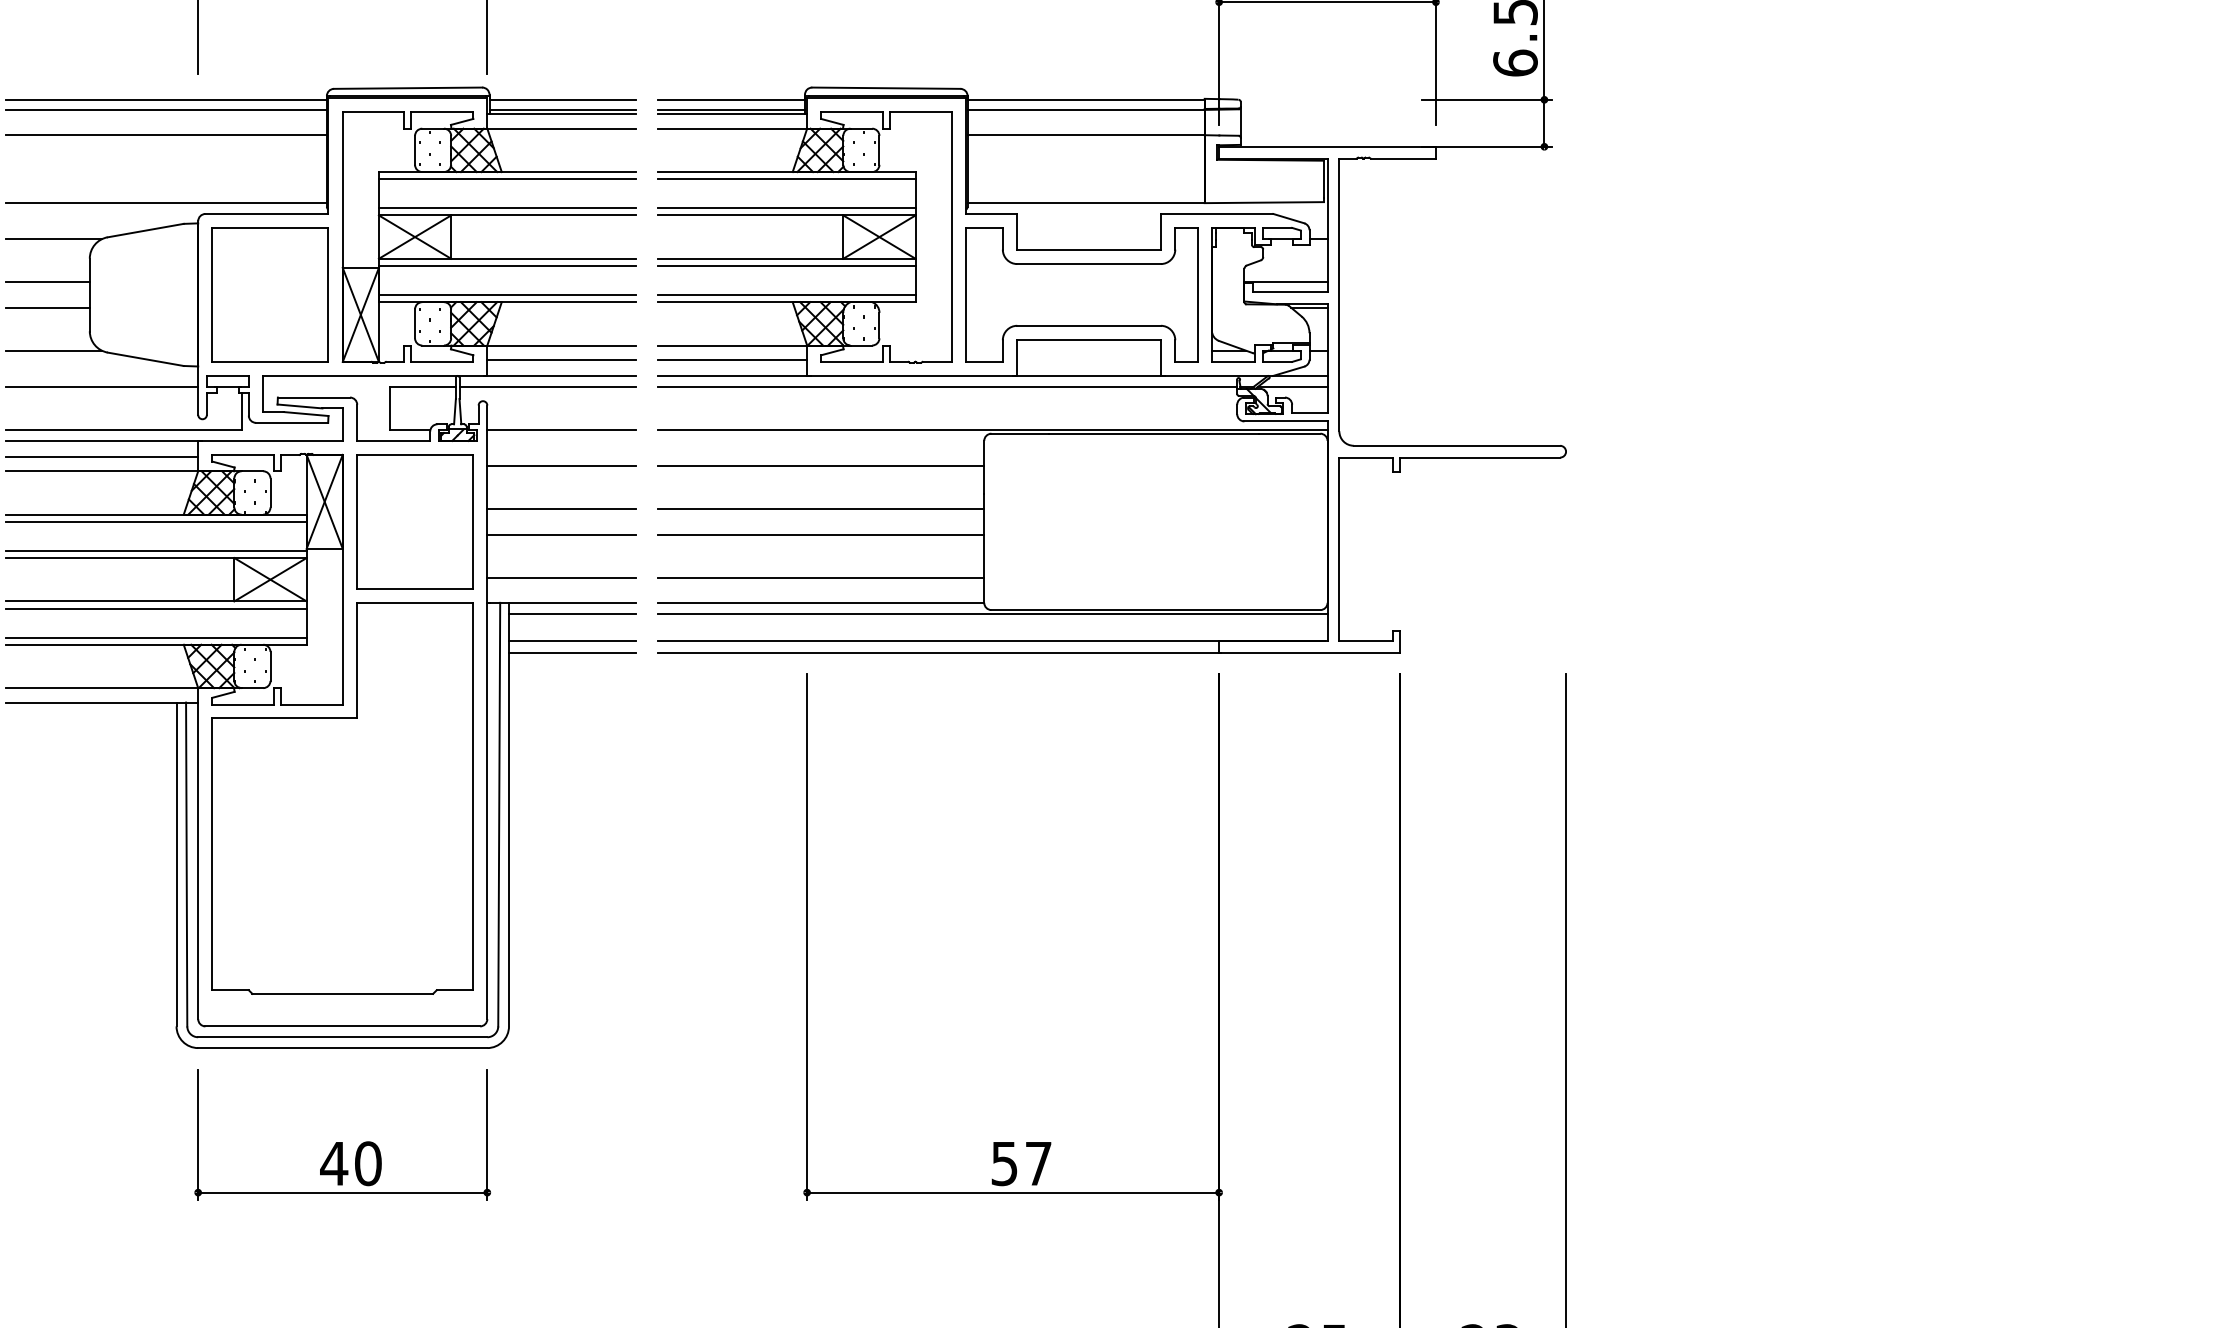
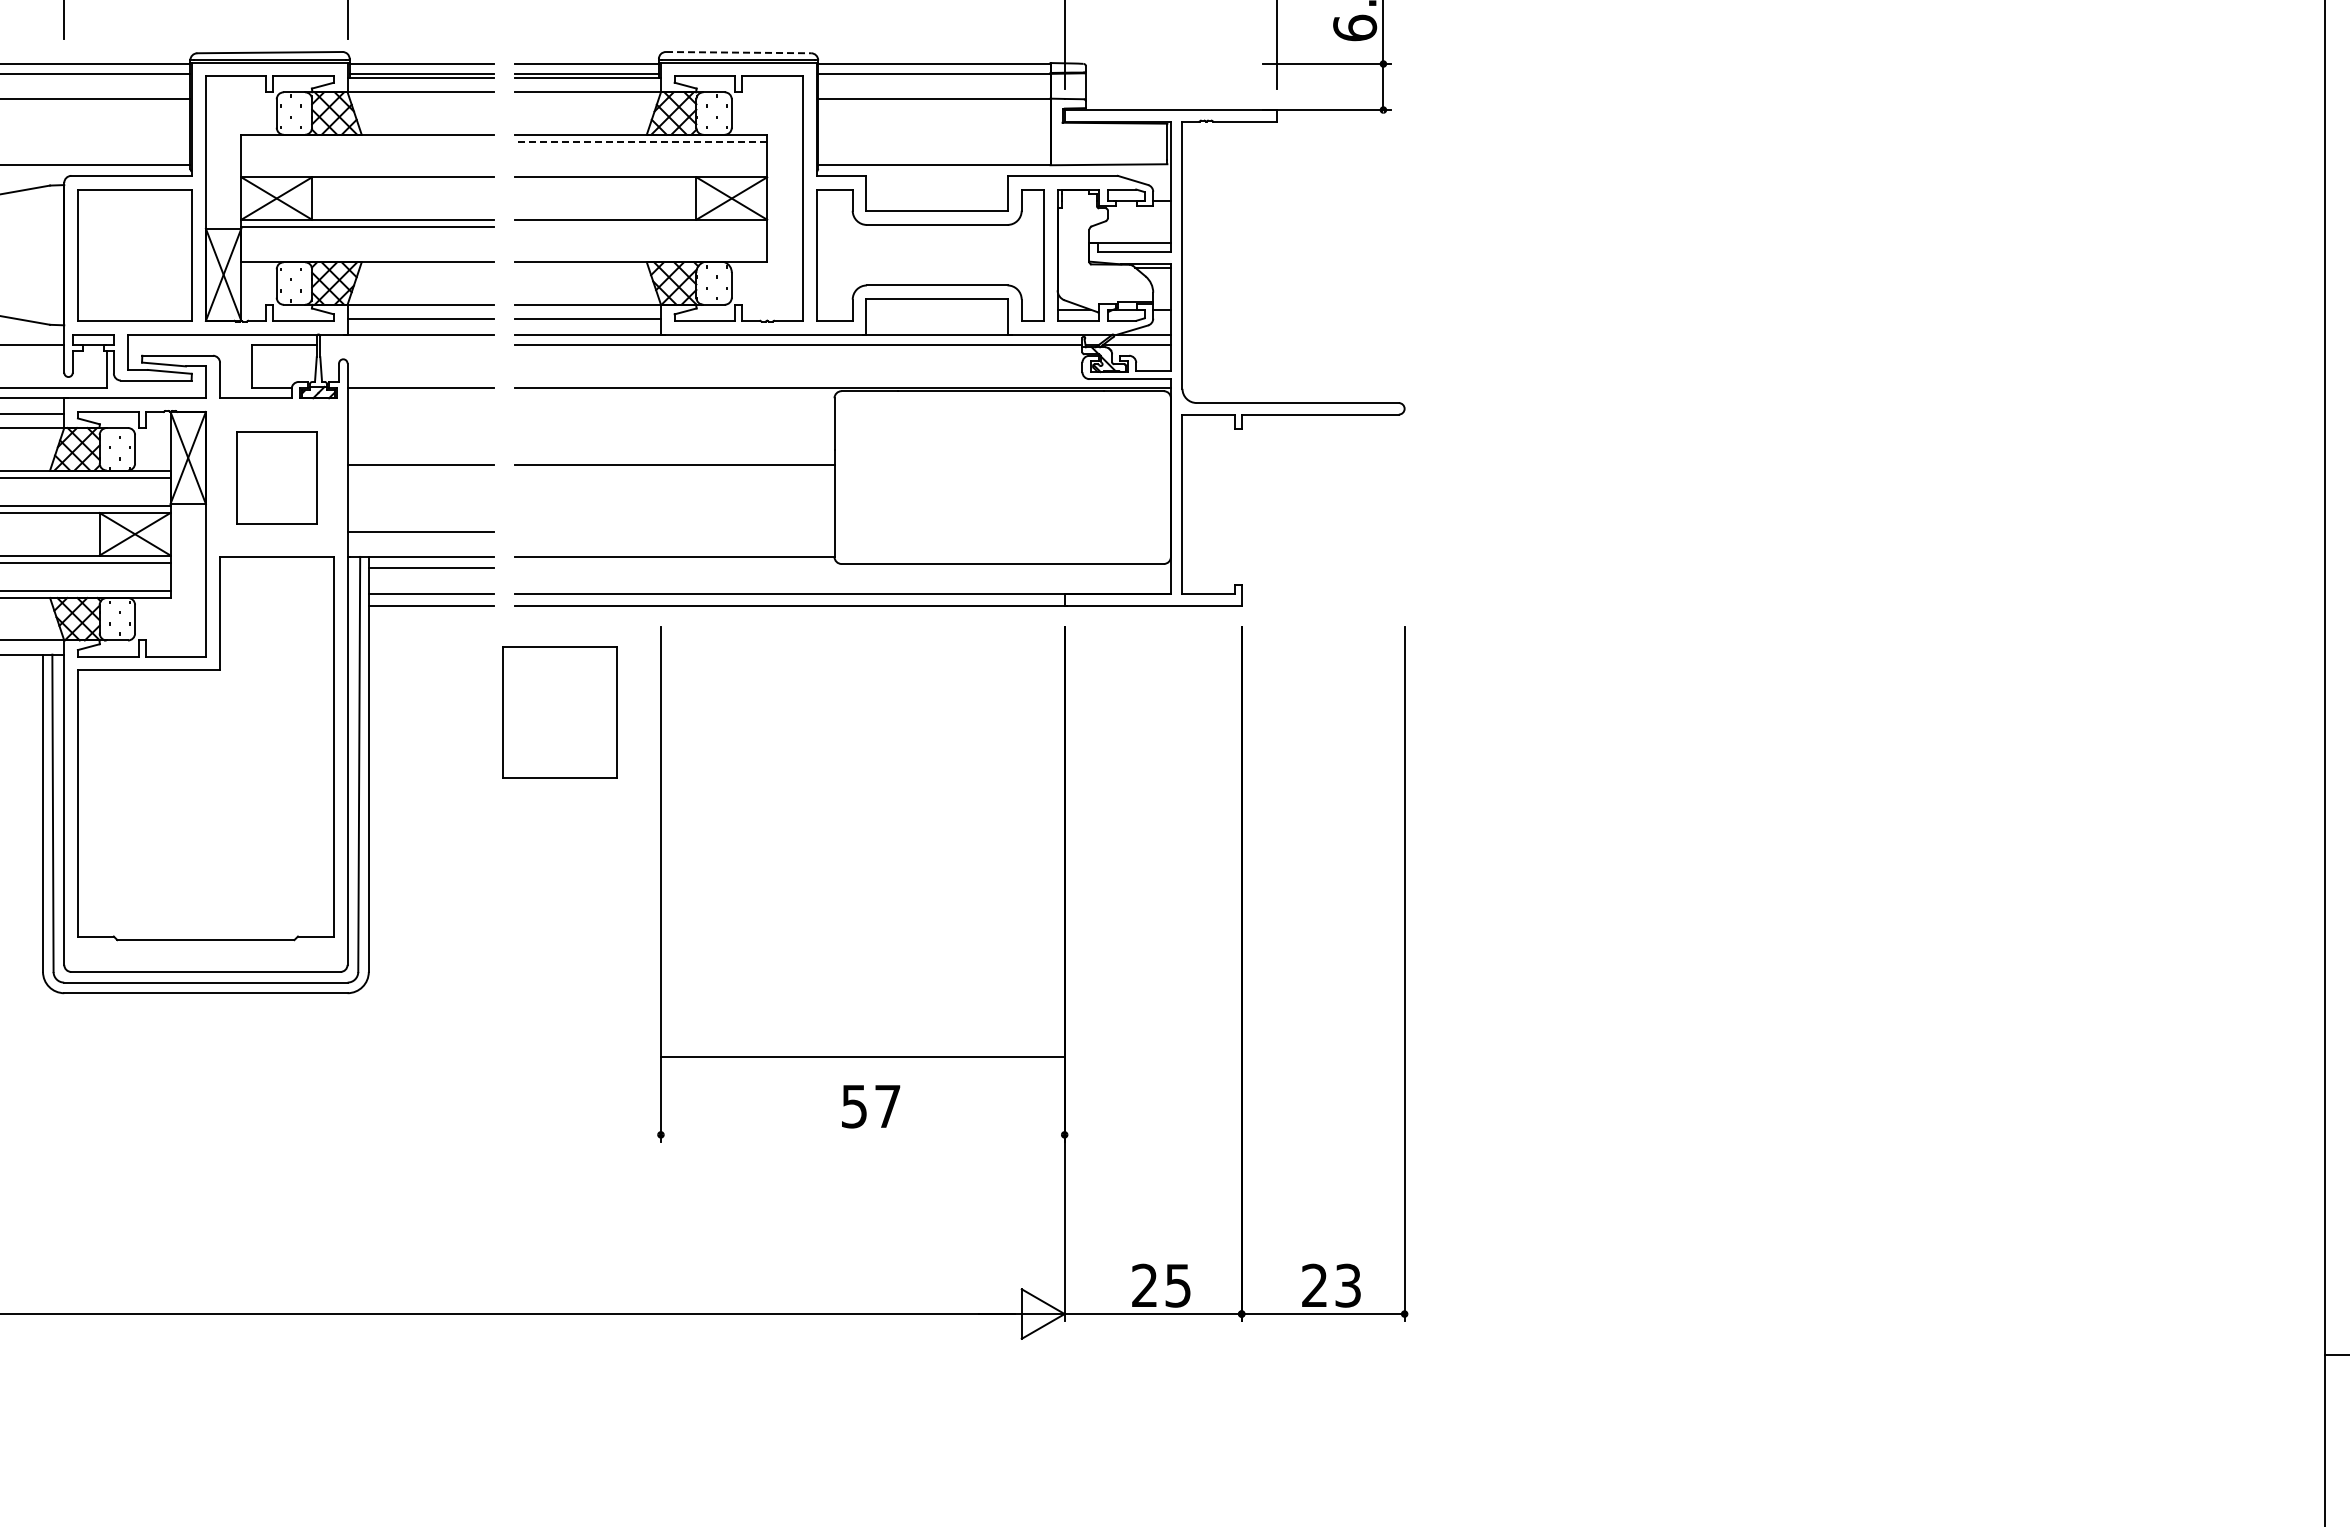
line: (886, 88) -> (738, 52), solid -> dashed
line: (507, 178) -> (367, 141), removed
line: (786, 178) -> (640, 141), solid -> dashed
line: (507, 208) -> (367, 170), removed
line: (786, 208) -> (640, 170), removed
line: (786, 265) -> (640, 226), removed
line: (507, 295) -> (367, 255), removed
line: (786, 295) -> (640, 255), removed
line: (547, 387) -> (406, 345), removed
line: (561, 466) -> (420, 423), removed
line: (820, 466) -> (674, 423), removed
part: (414, 521) -> (276, 477), size x0.7
line: (561, 534) -> (420, 489), removed
line: (820, 534) -> (674, 489), removed
line: (820, 577) -> (674, 532), removed
line: (992, 613) -> (842, 567), removed
part: (703, 761) -> (559, 712), added
part: (342, 1142) -> (205, 1085), removed
line: (1012, 1192) -> (862, 1056), moved

